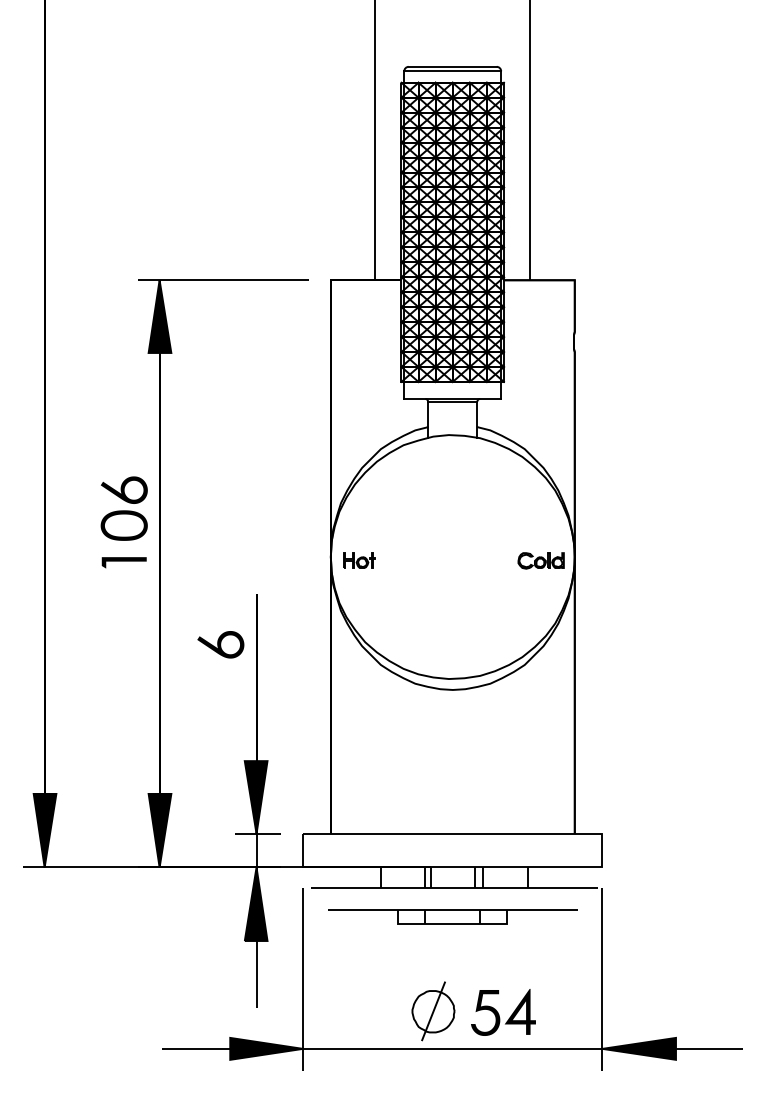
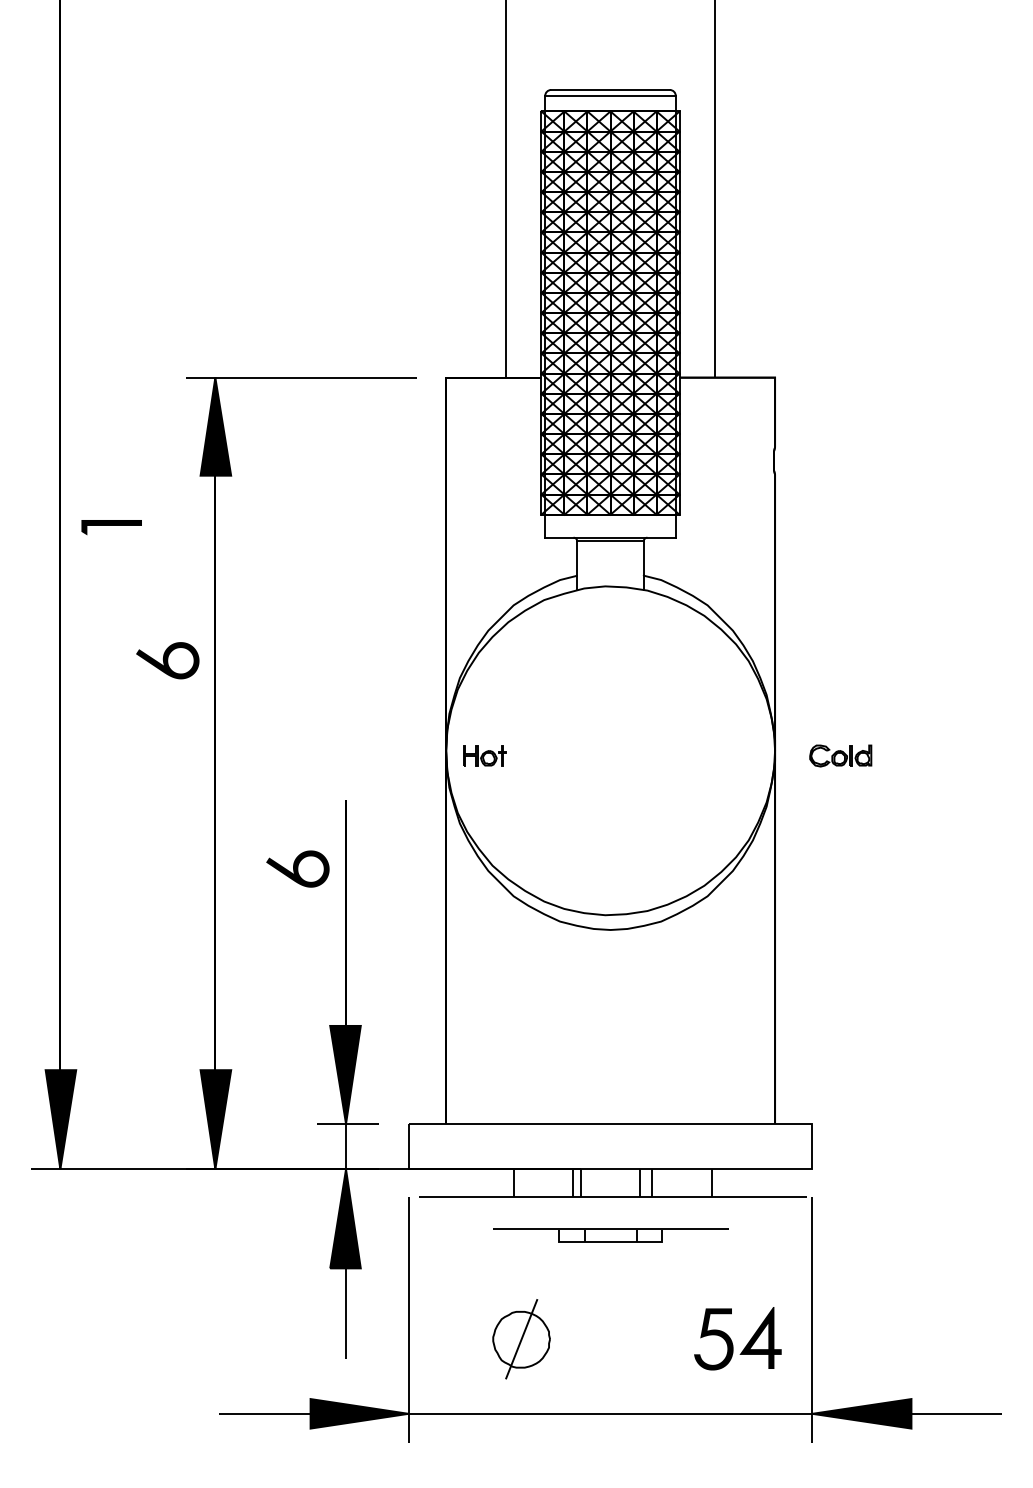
part: (124, 524) -> (167, 707), removed
part: (541, 560) -> (840, 755), moved
part: (124, 562) -> (111, 527), moved
part: (452, 916) -> (610, 1235), size x0.7
part: (433, 1011) -> (521, 1339), moved
part: (503, 1012) -> (737, 1338), moved

